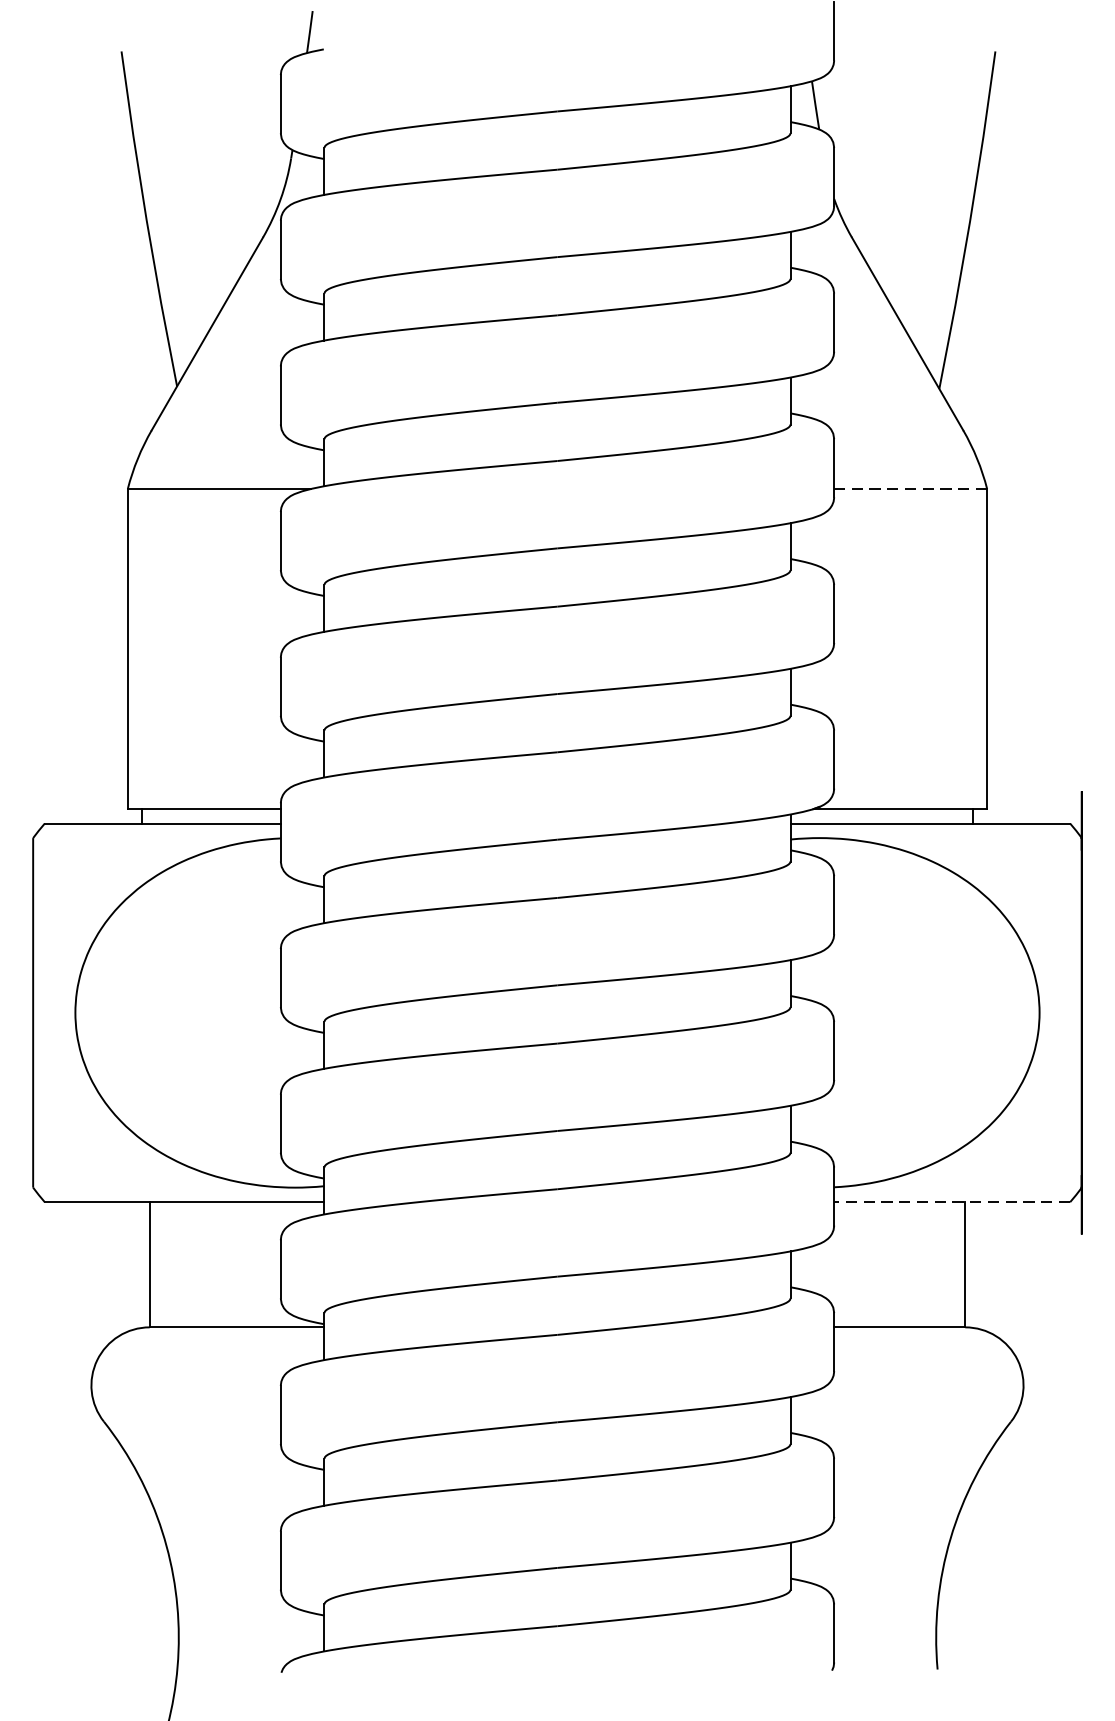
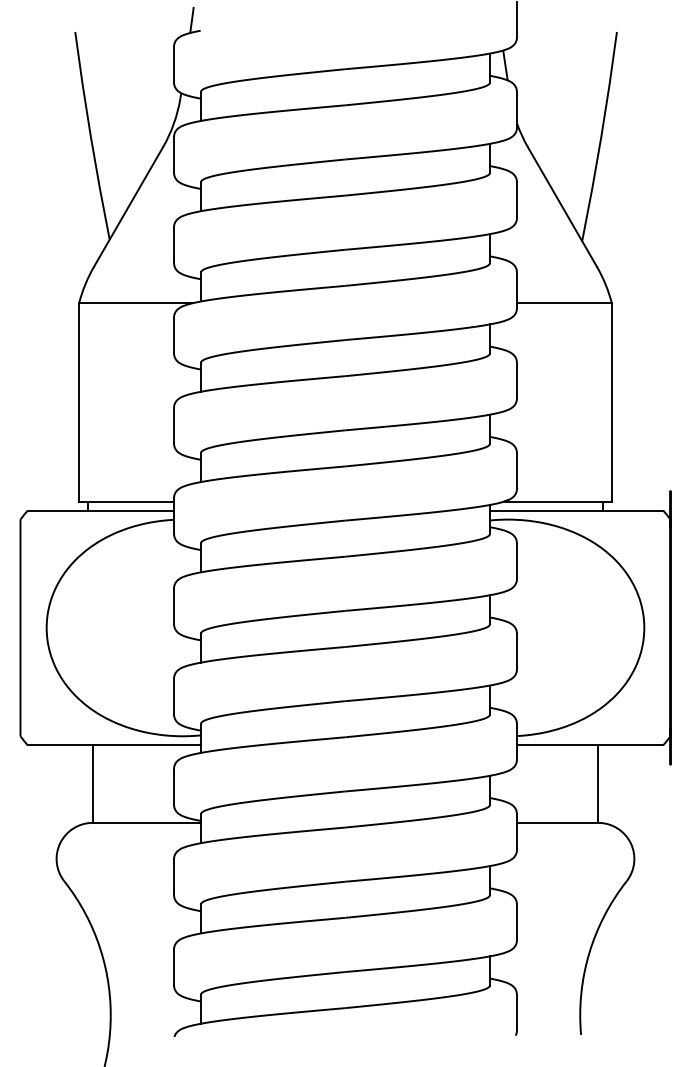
line: (909, 489) -> (563, 303), dashed -> solid
line: (951, 1202) -> (589, 745), dashed -> solid

